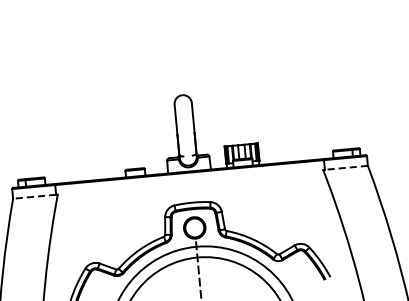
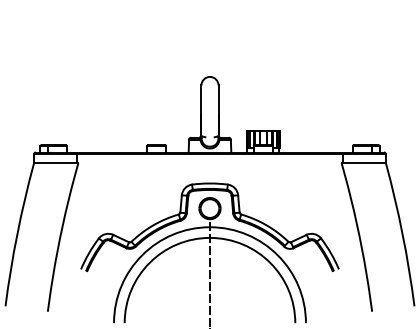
line: (346, 168) -> (364, 163), dashed -> solid
line: (33, 197) -> (54, 163), dashed -> solid

